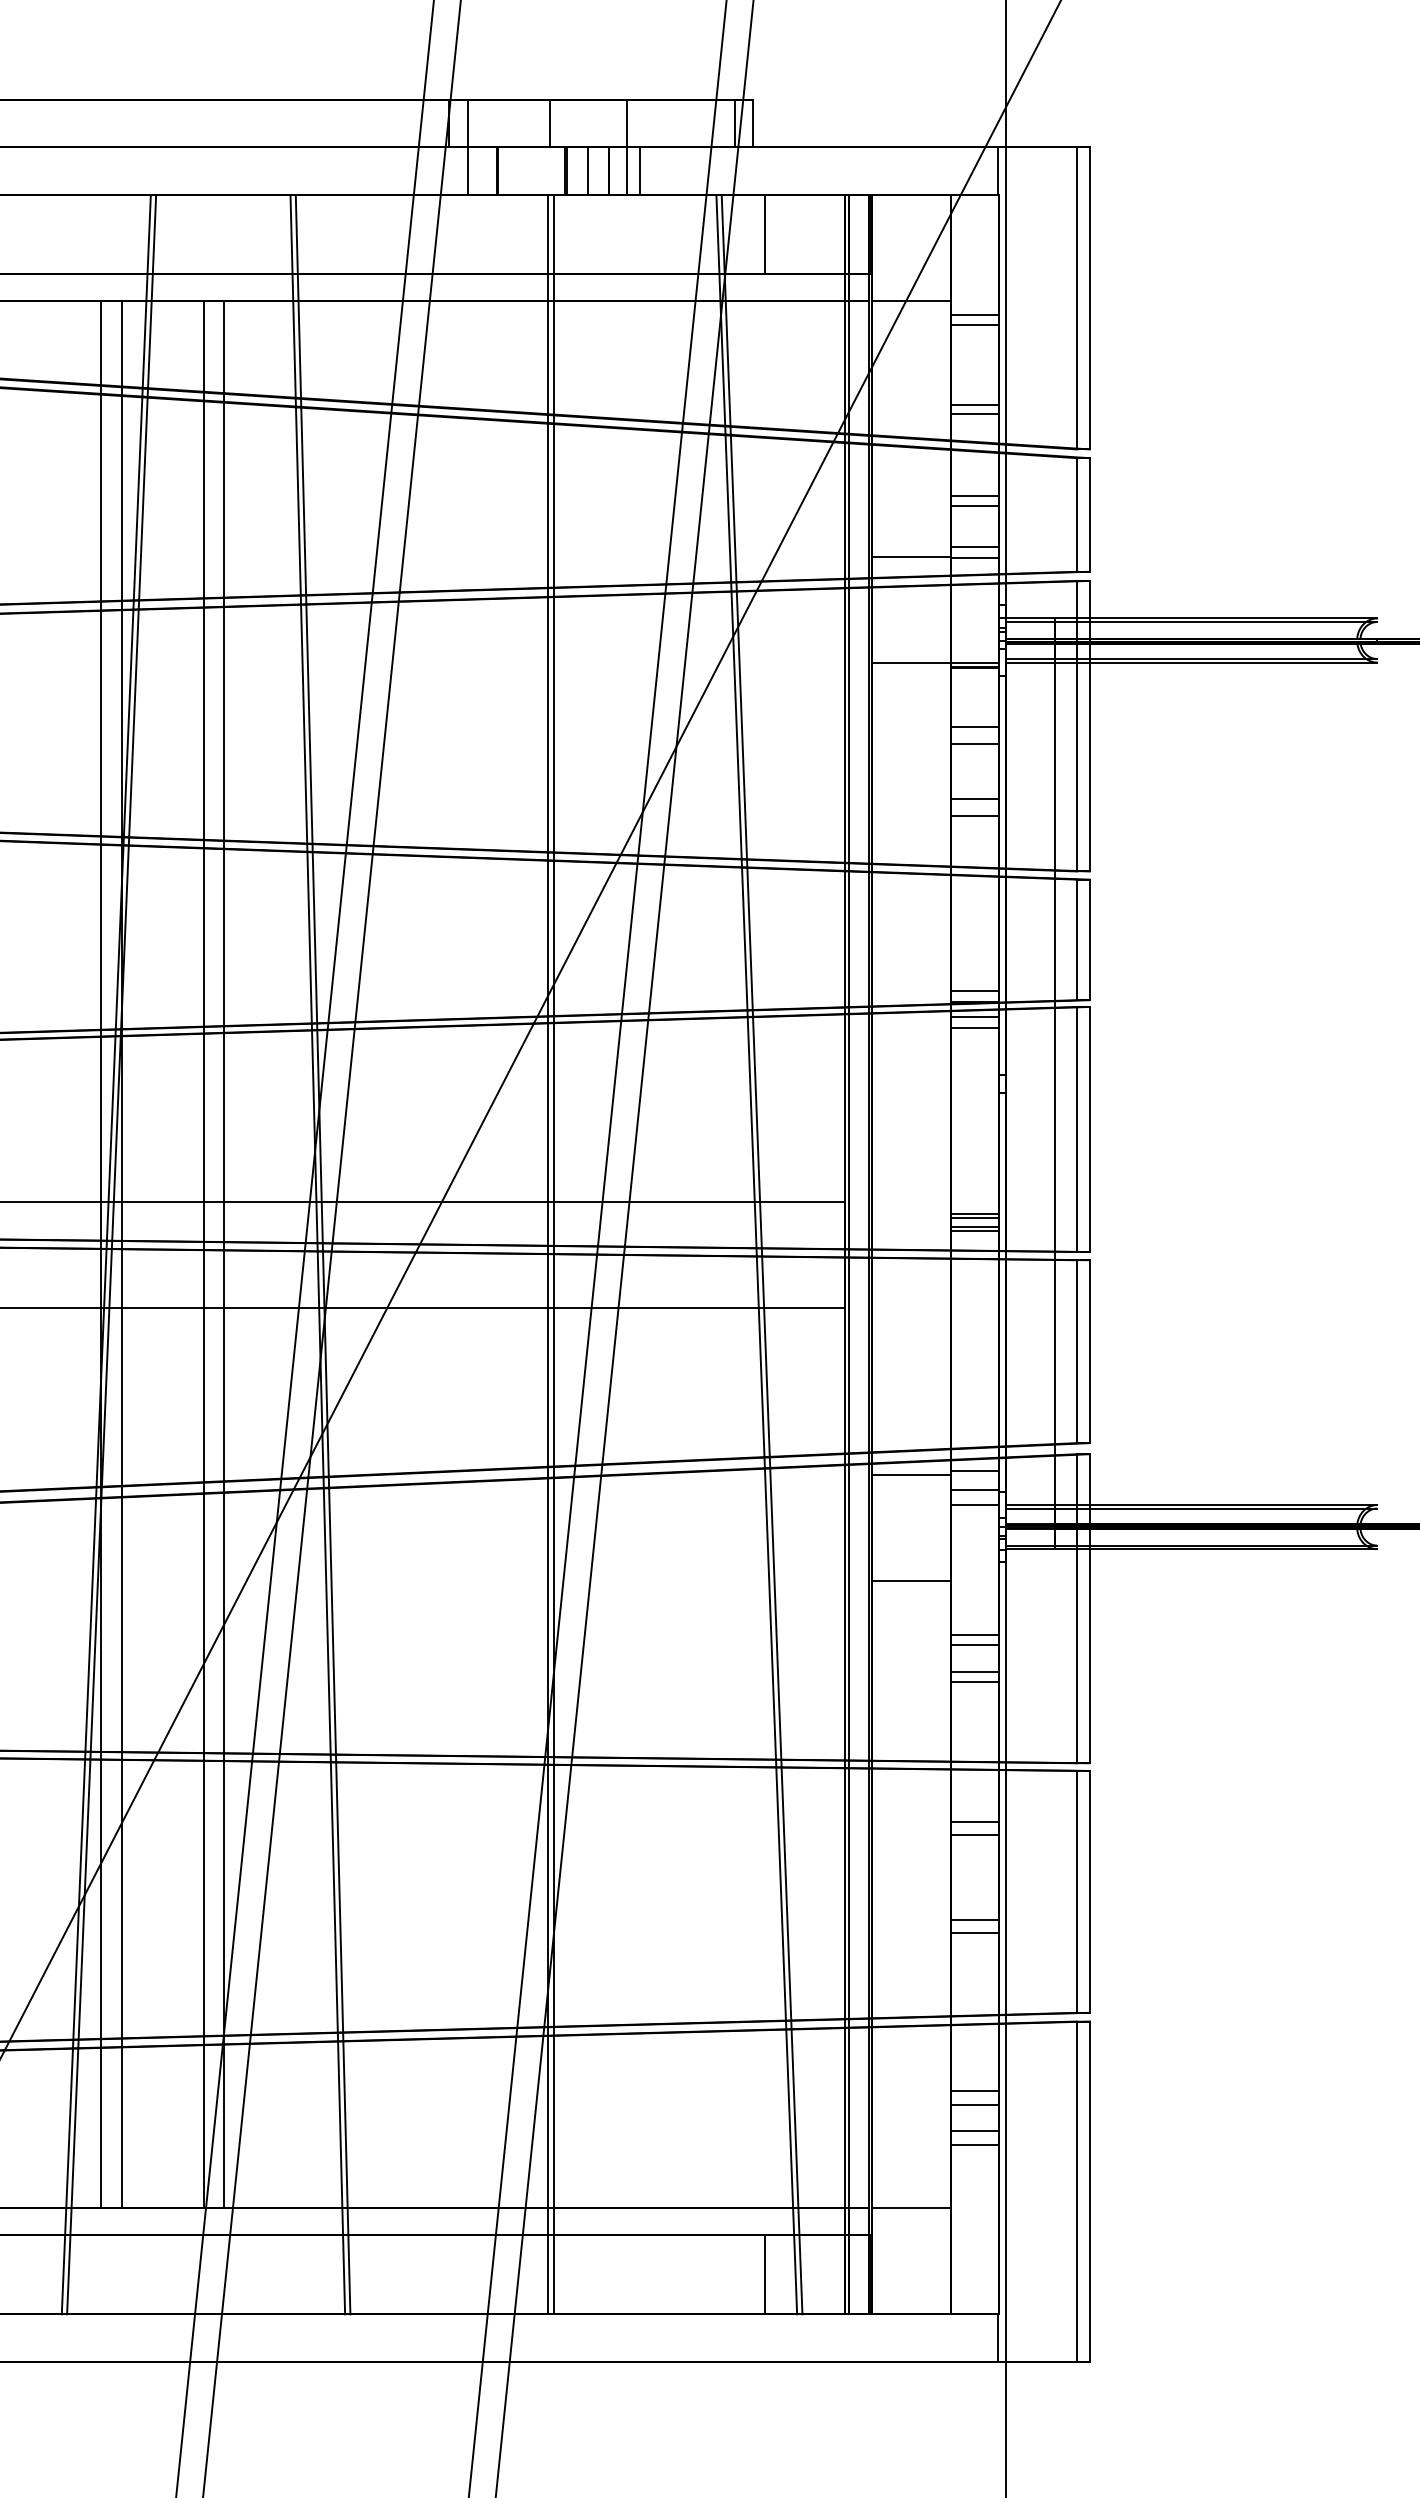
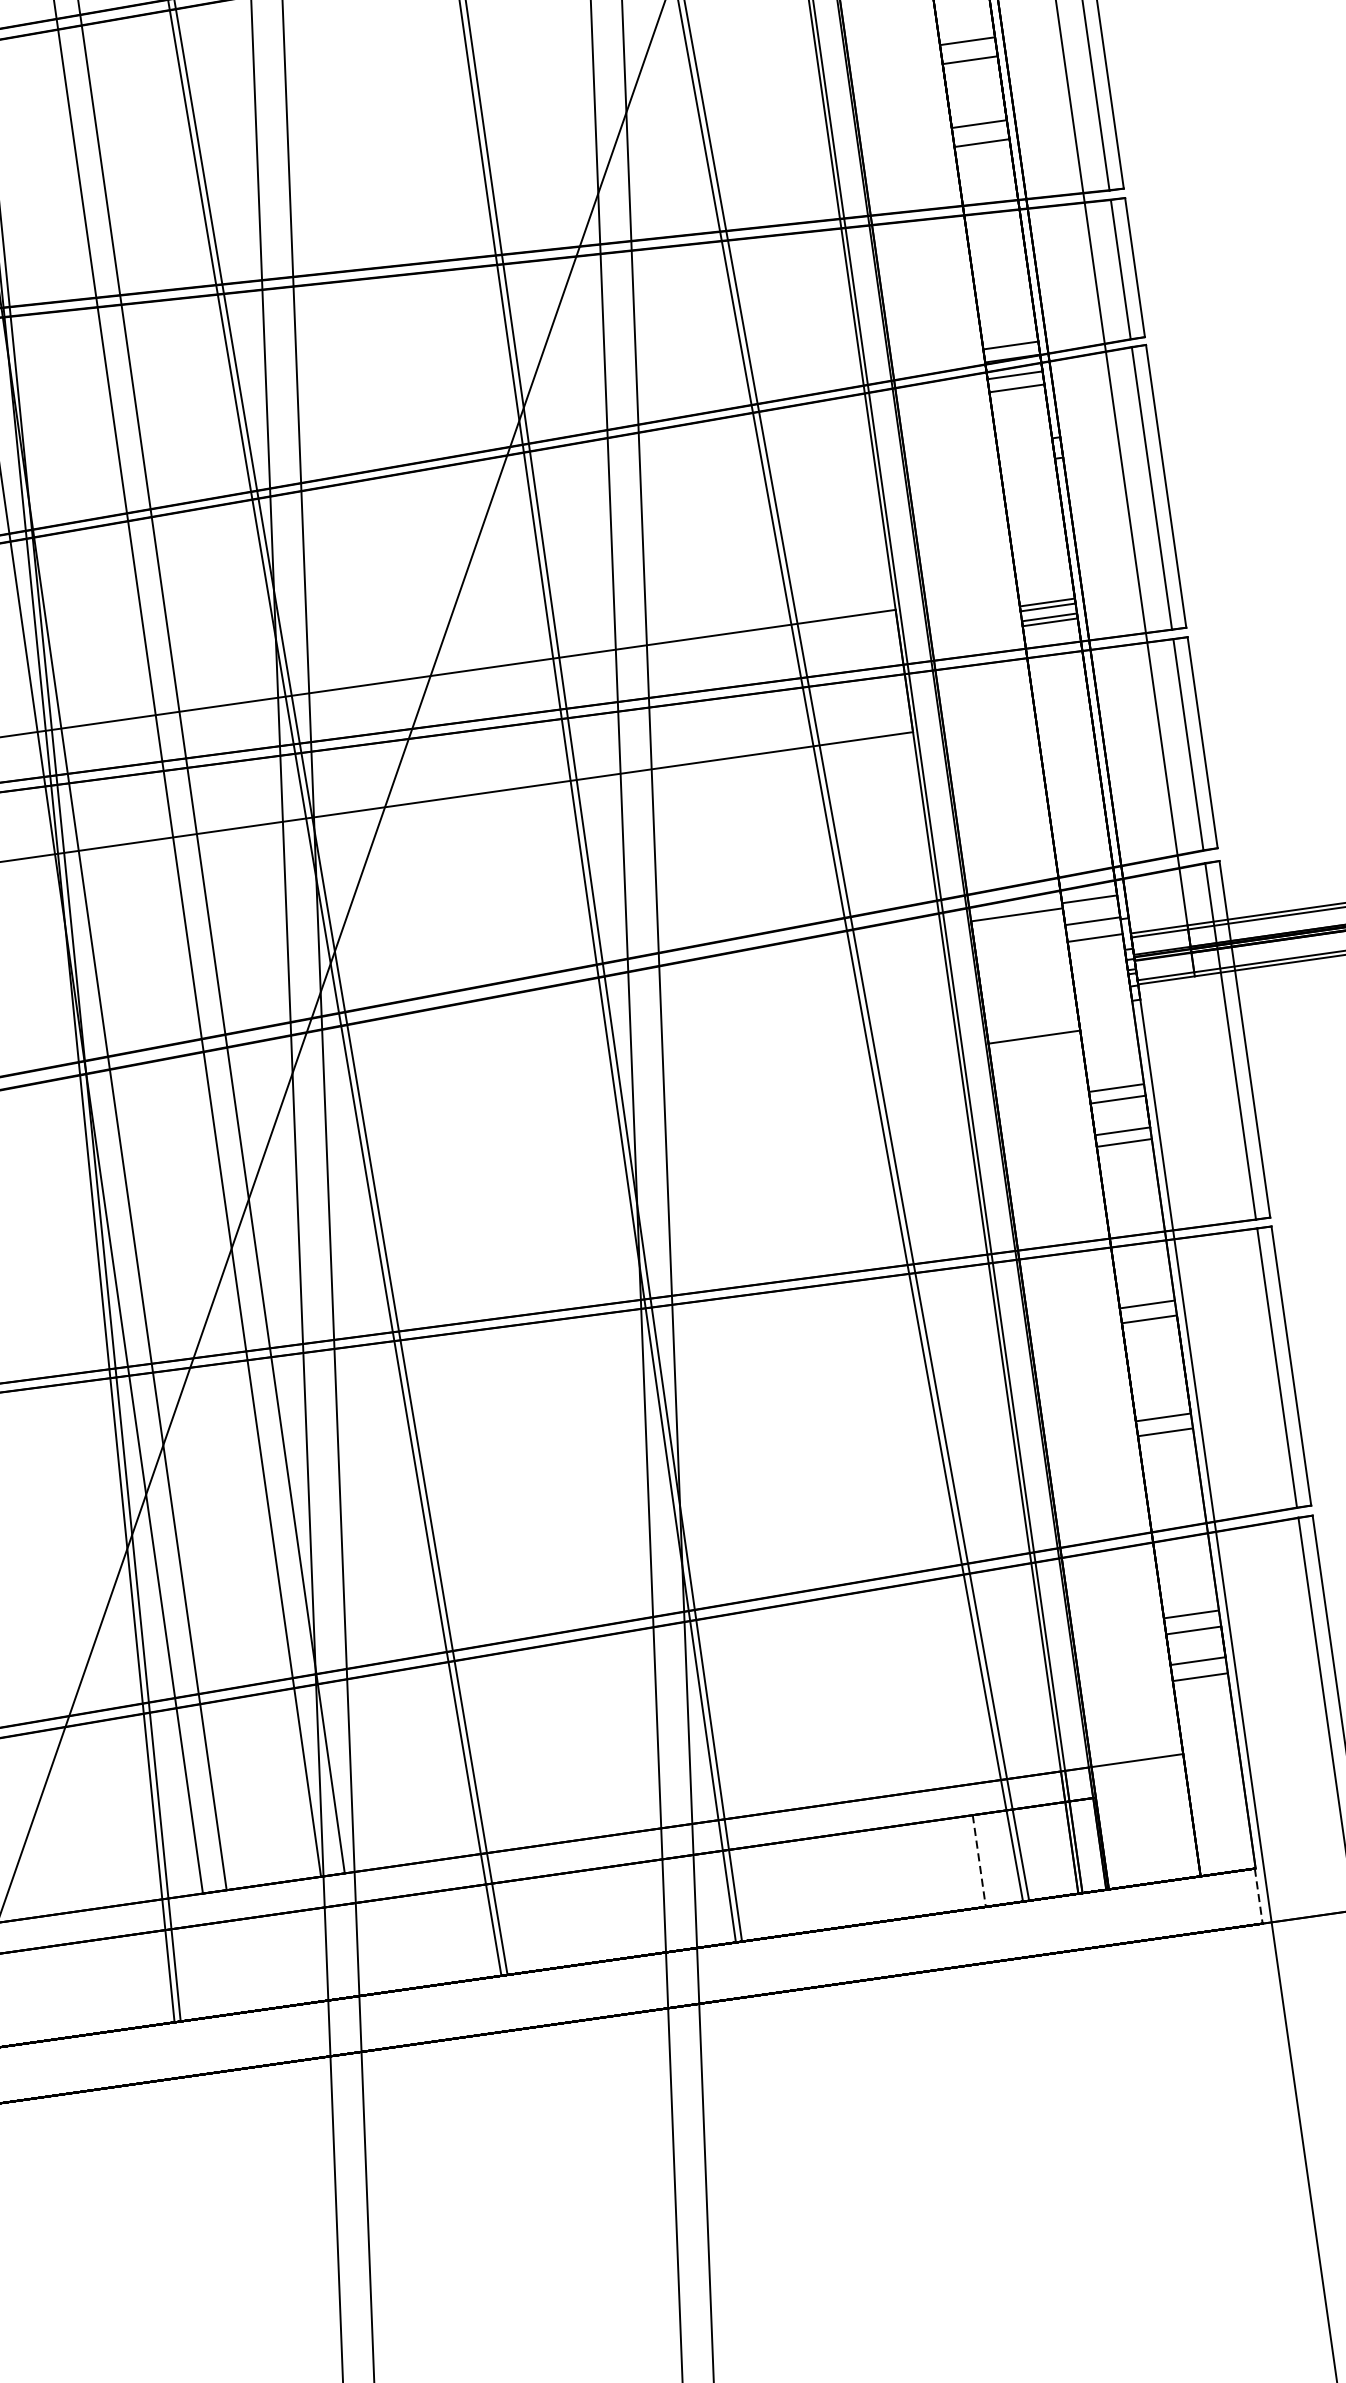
line: (764, 2274) -> (978, 1860), solid -> dashed
line: (998, 2338) -> (1259, 1896), solid -> dashed

